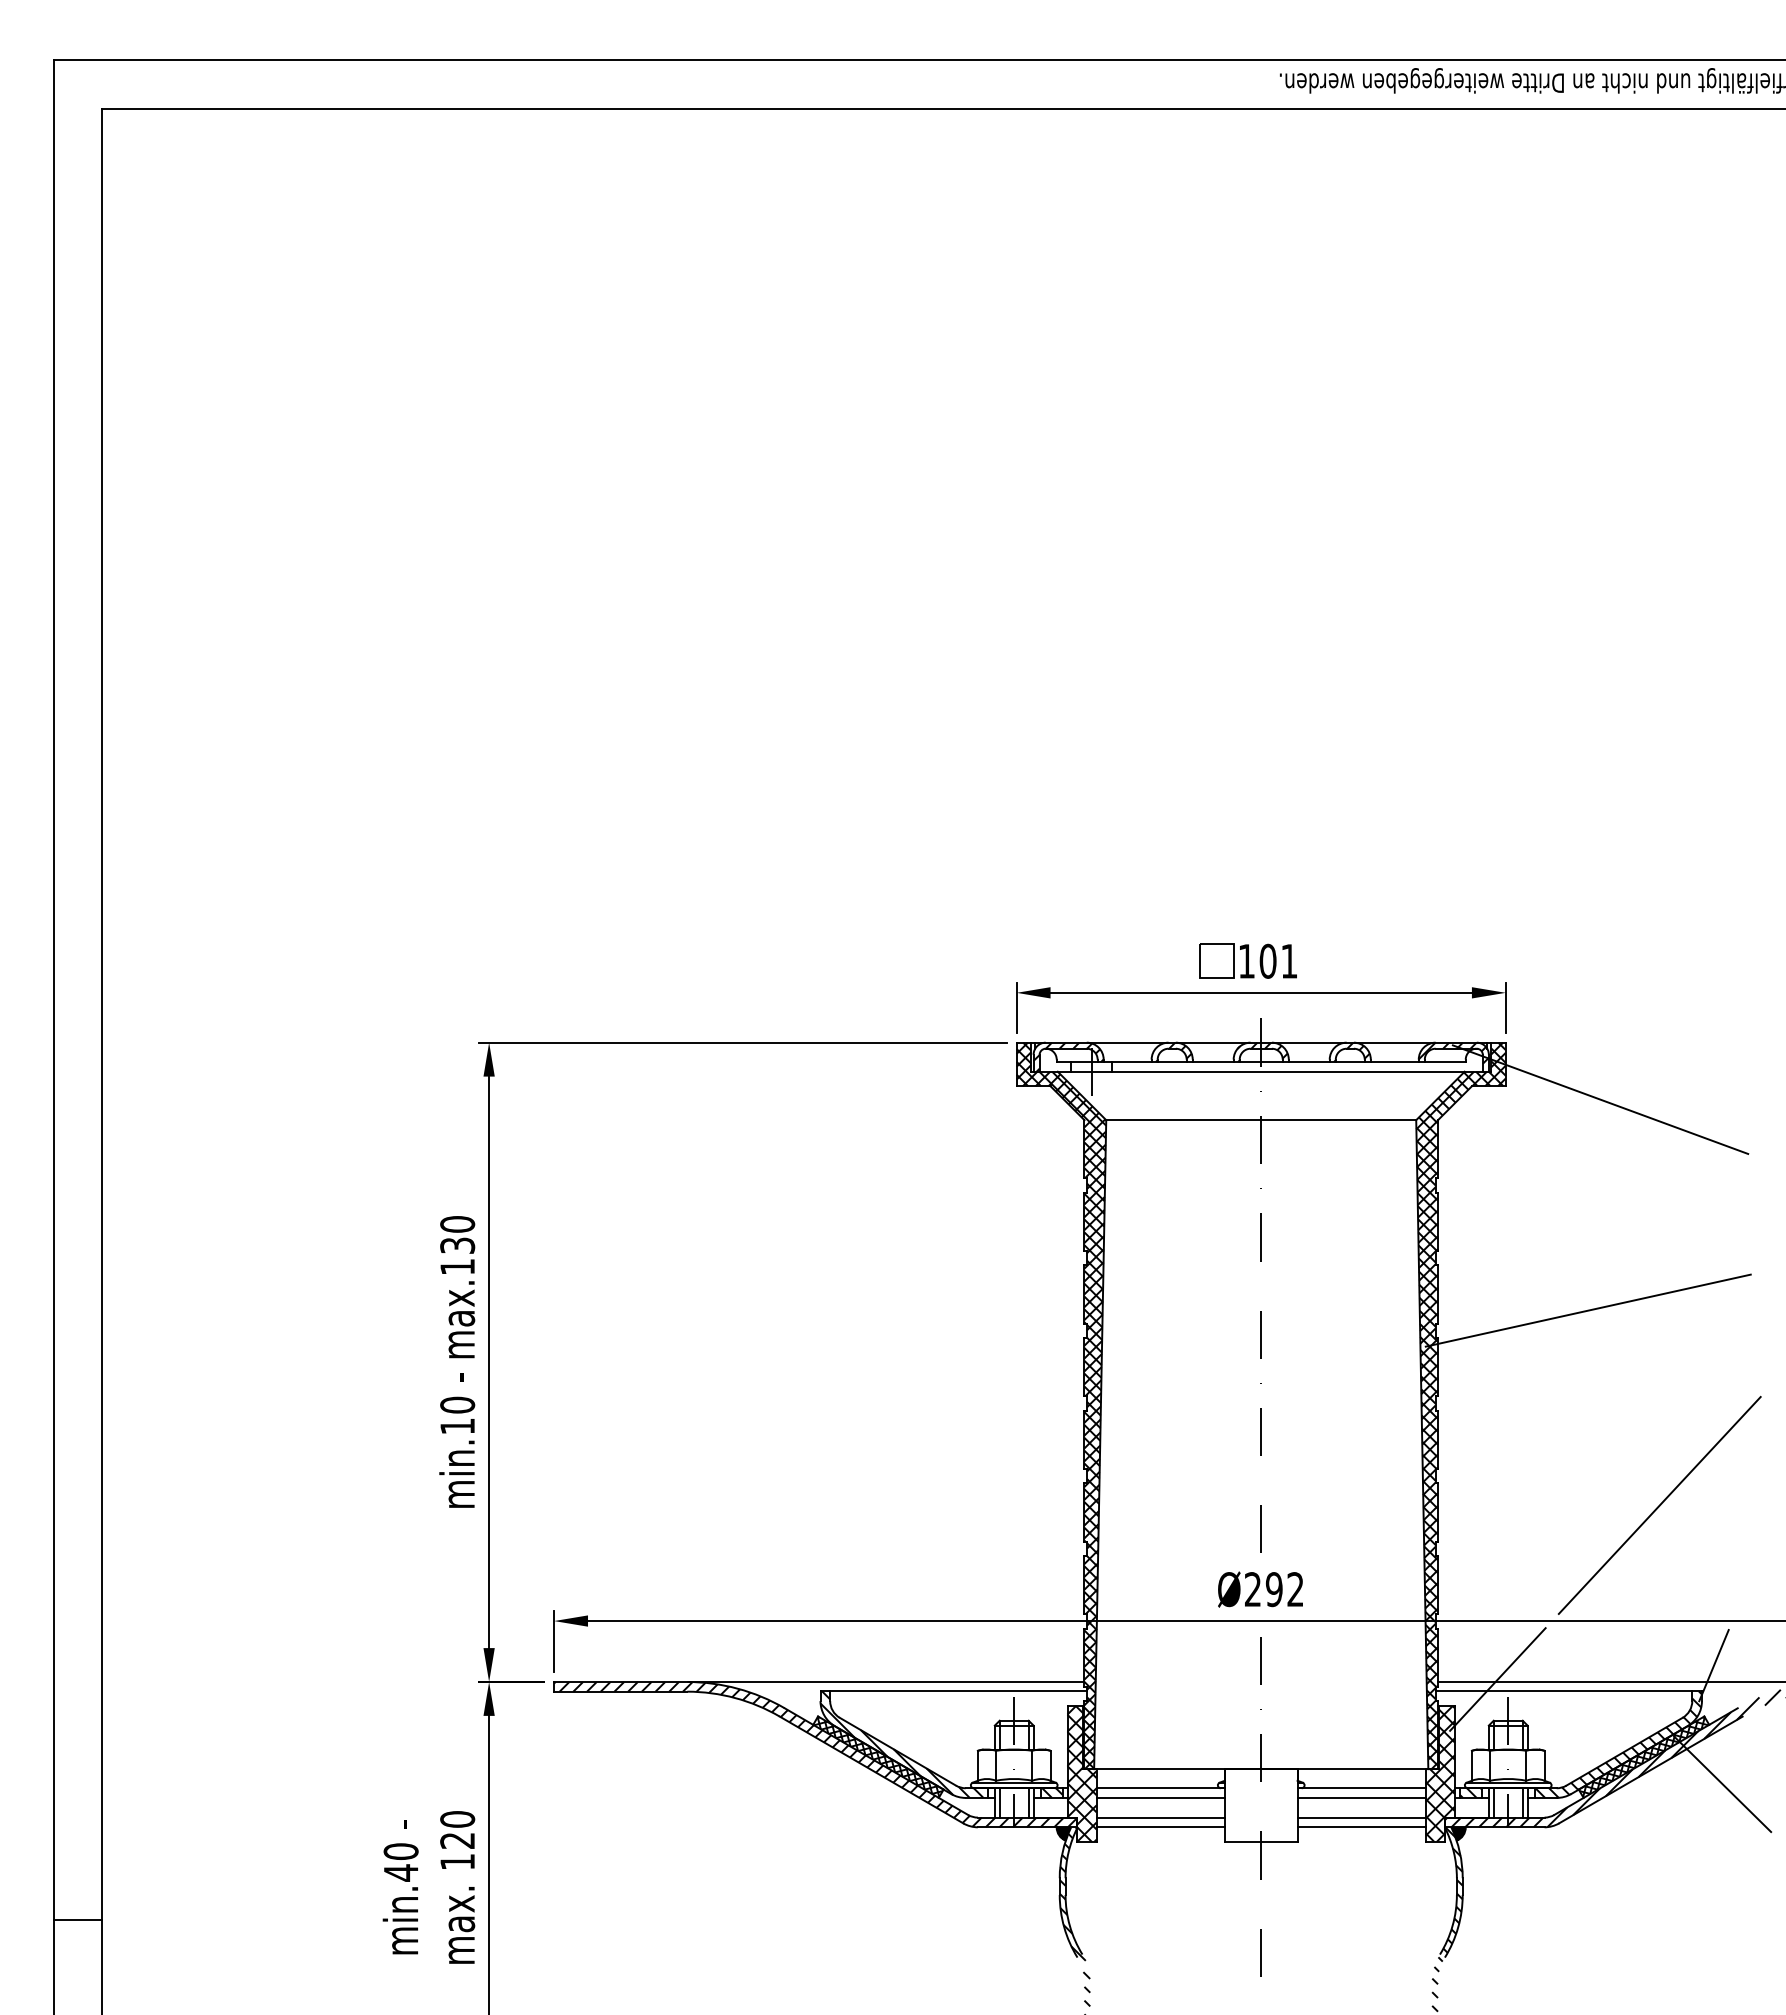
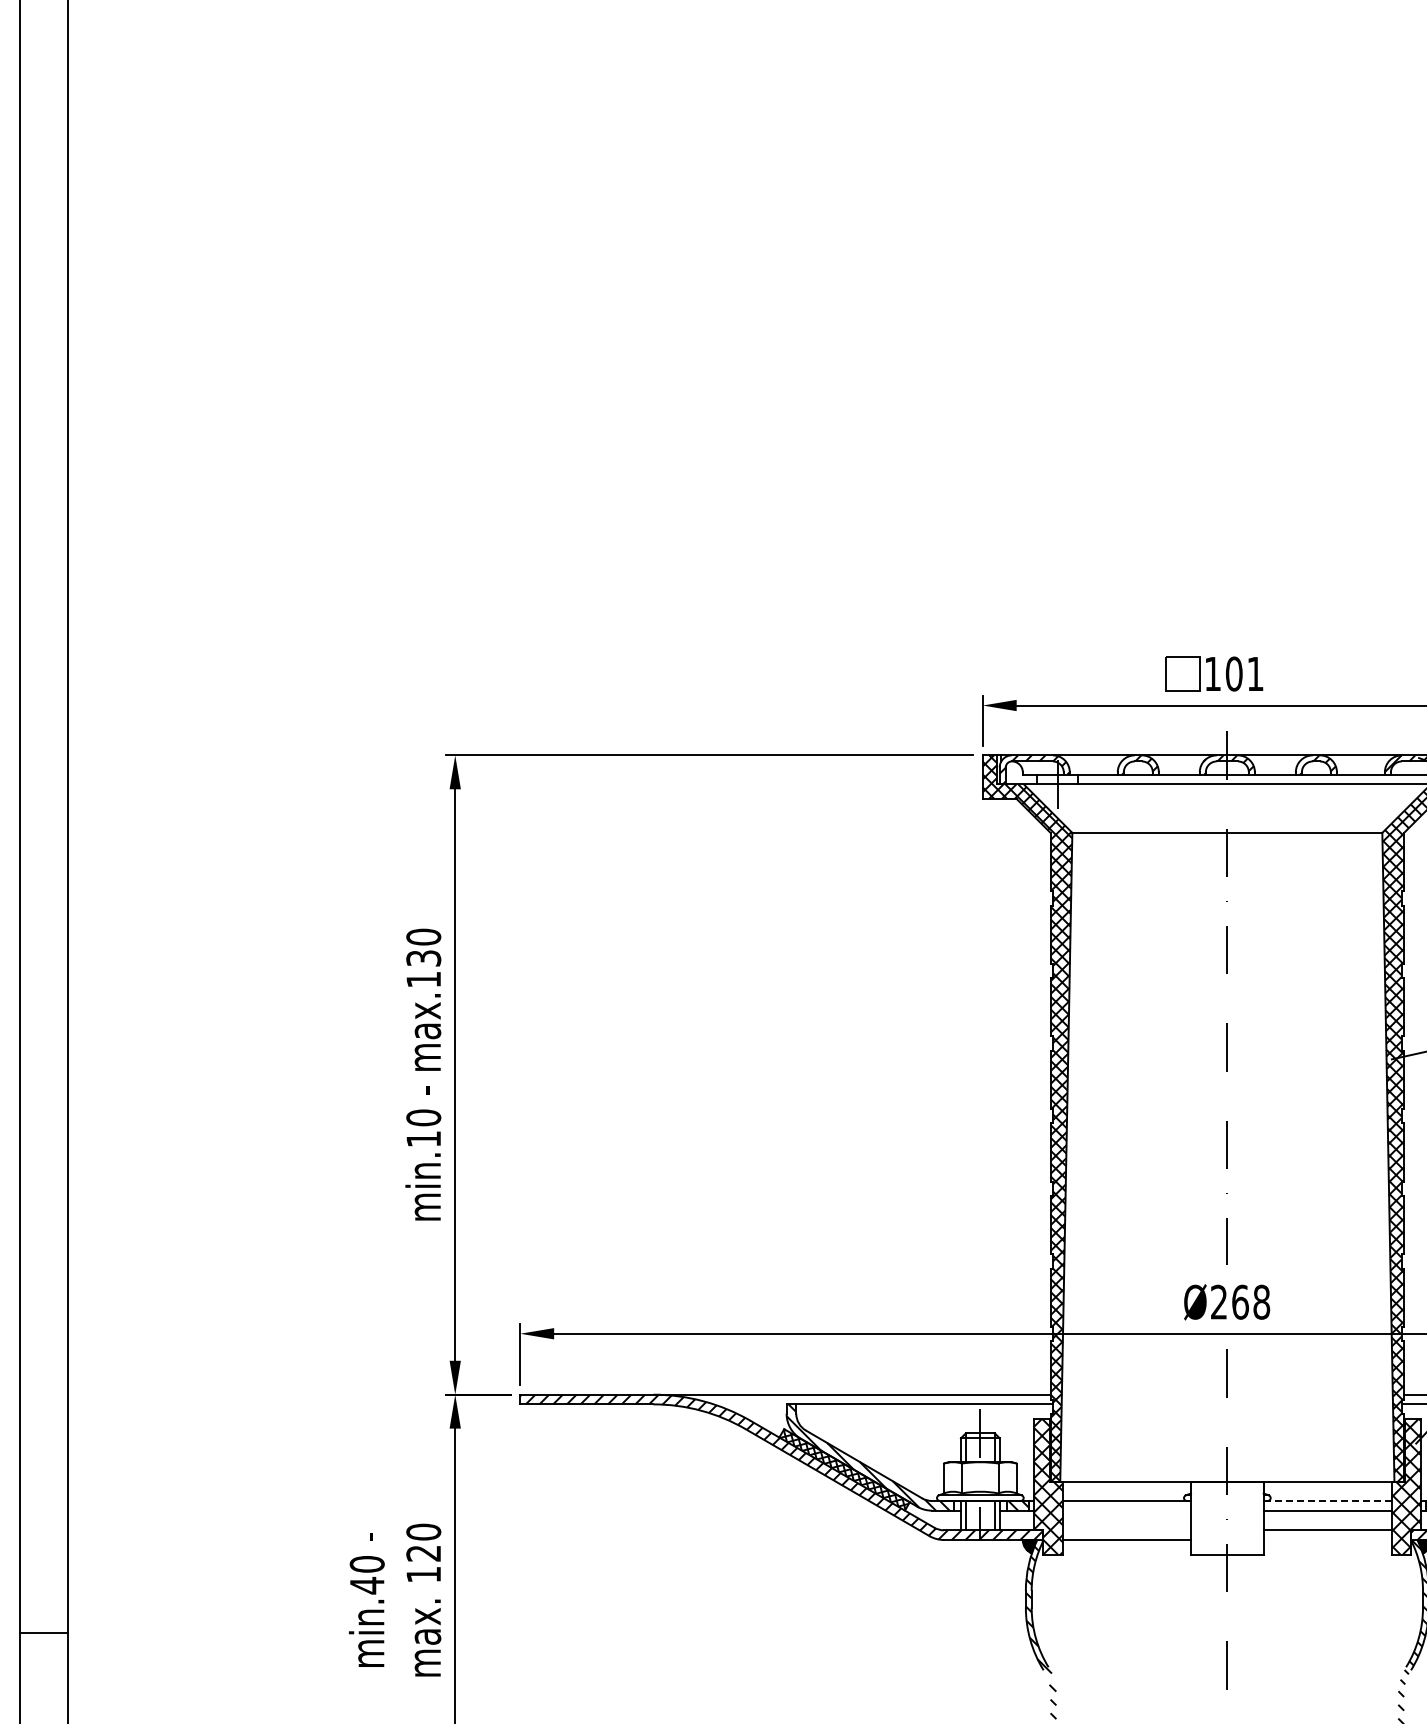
text: (1284, 1589) -> (1250, 1302), Ø292 -> Ø268
line: (1362, 1788) -> (1328, 1501), solid -> dashed
line: (1160, 1797) -> (1126, 1510), removed
line: (1160, 1817) -> (1126, 1530), removed
line: (1361, 1827) -> (1327, 1540), removed

